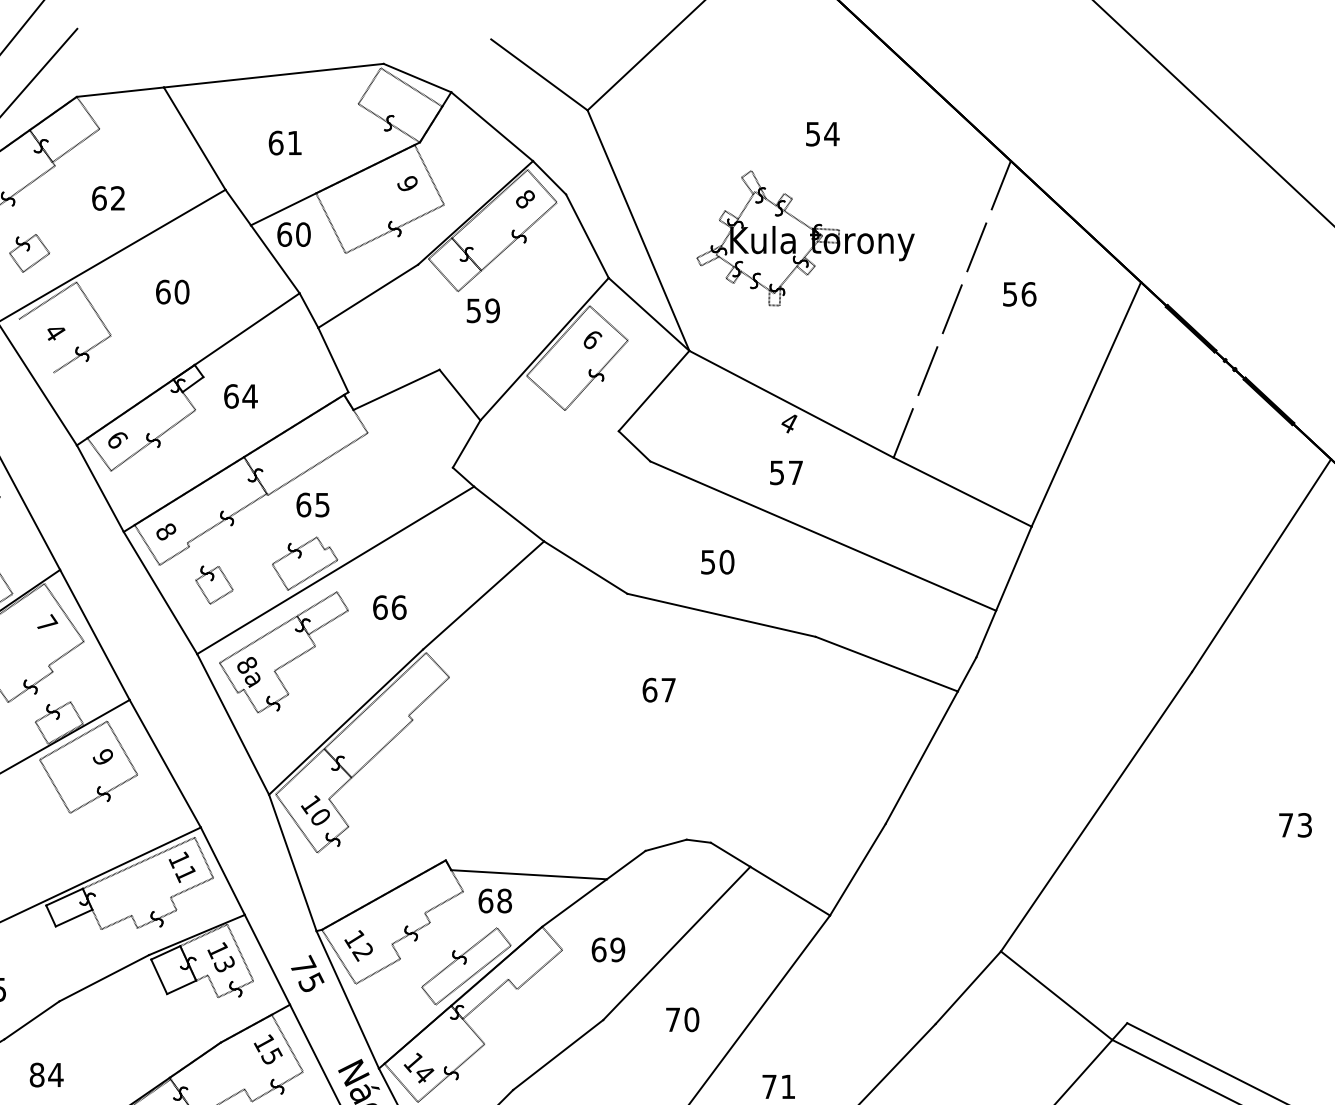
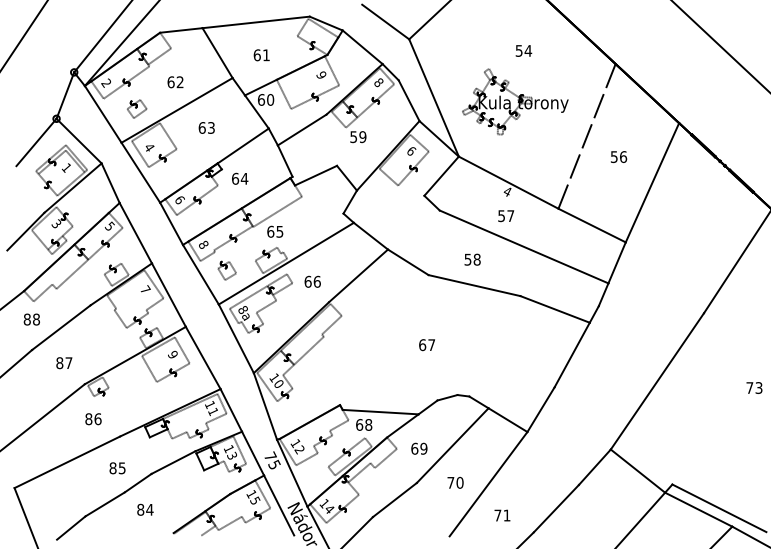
text: (180, 291) -> (210, 127), 60 -> 63
text: (1020, 293) -> (619, 156), moved
line: (34, 346) -> (139, 154), added
text: (725, 561) -> (476, 259), 50 -> 58
text: (657, 690) -> (426, 345), moved

